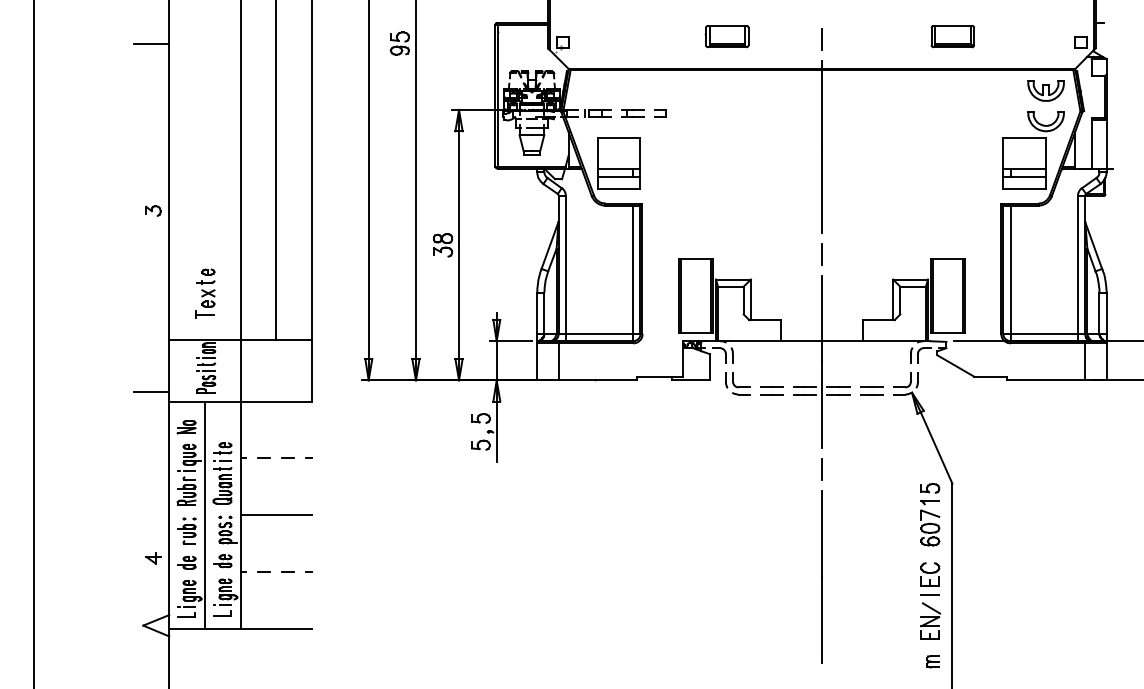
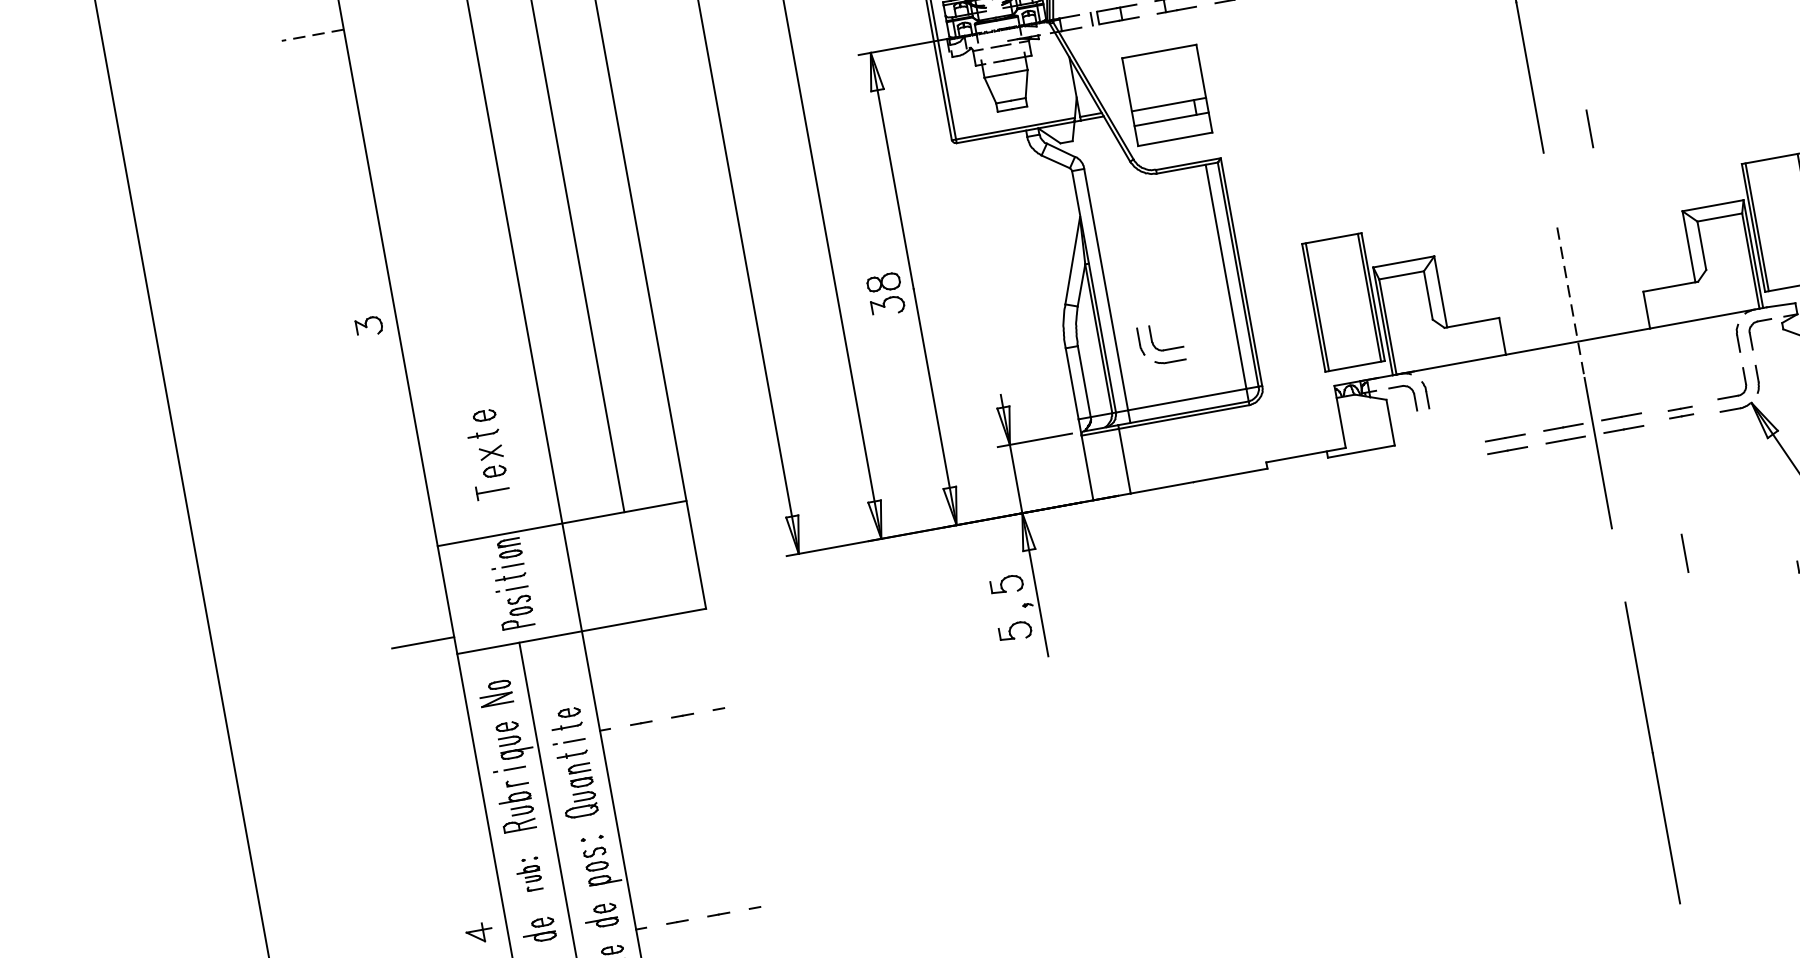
line: (151, 43) -> (312, 34), solid -> dashed
line: (821, 254) -> (1588, 129), moved
line: (822, 319) -> (1571, 303), solid -> dashed
part: (737, 383) -> (1160, 343), moved
part: (871, 390) -> (1680, 411), size x0.6
line: (821, 469) -> (1684, 553), moved
line: (275, 515) -> (678, 819), removed
part: (186, 530) -> (528, 873), size x0.7

